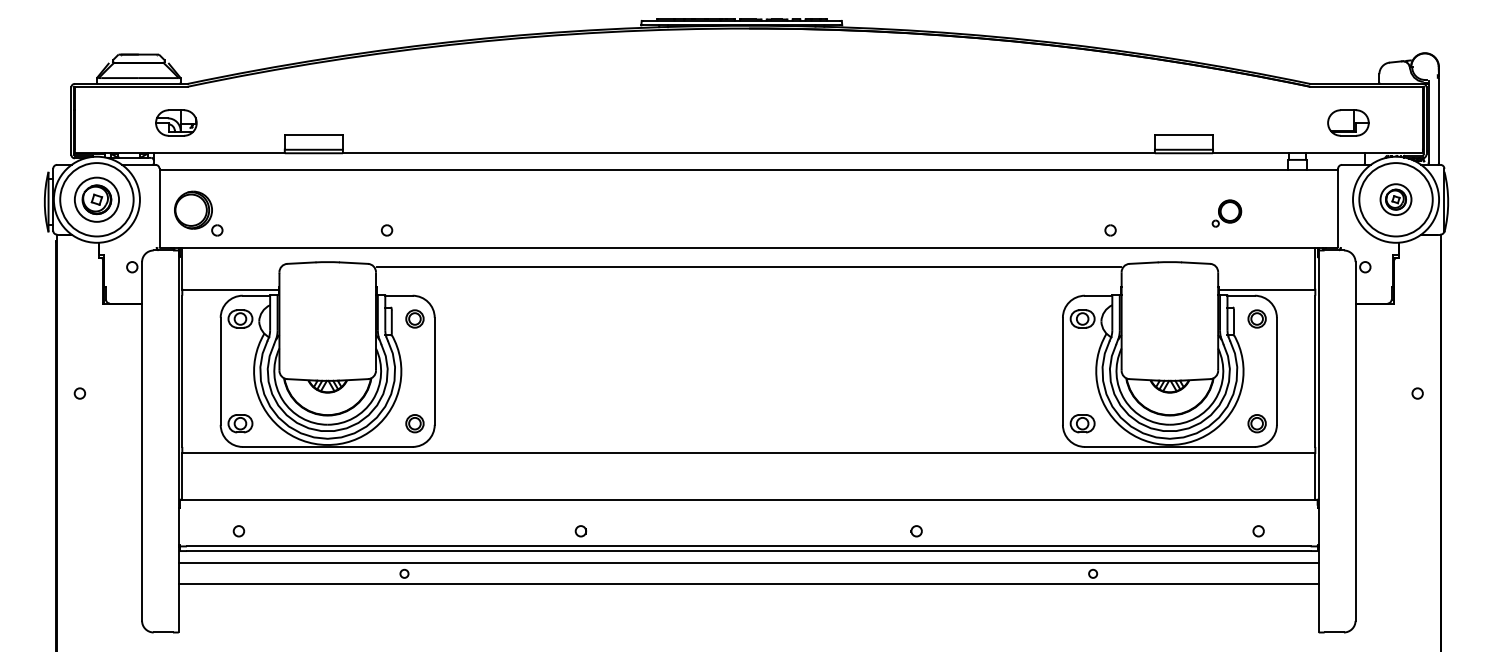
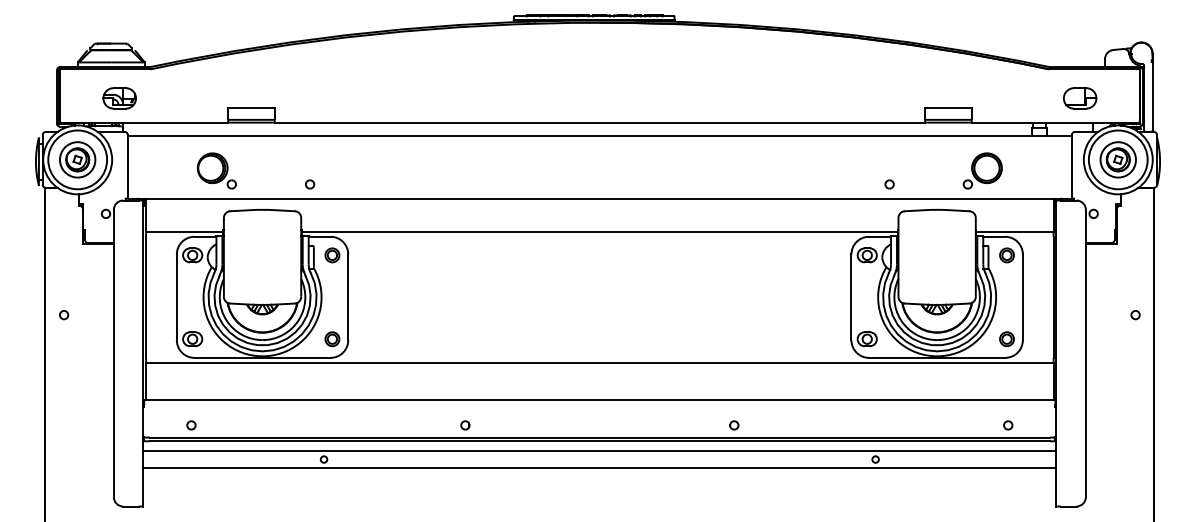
part: (176, 122) -> (119, 97), moved
part: (1395, 199) -> (1117, 159), size x1.43
part: (198, 213) -> (216, 170), moved
part: (1226, 213) -> (982, 170), size x1.67
line: (748, 266) -> (599, 231), moved

